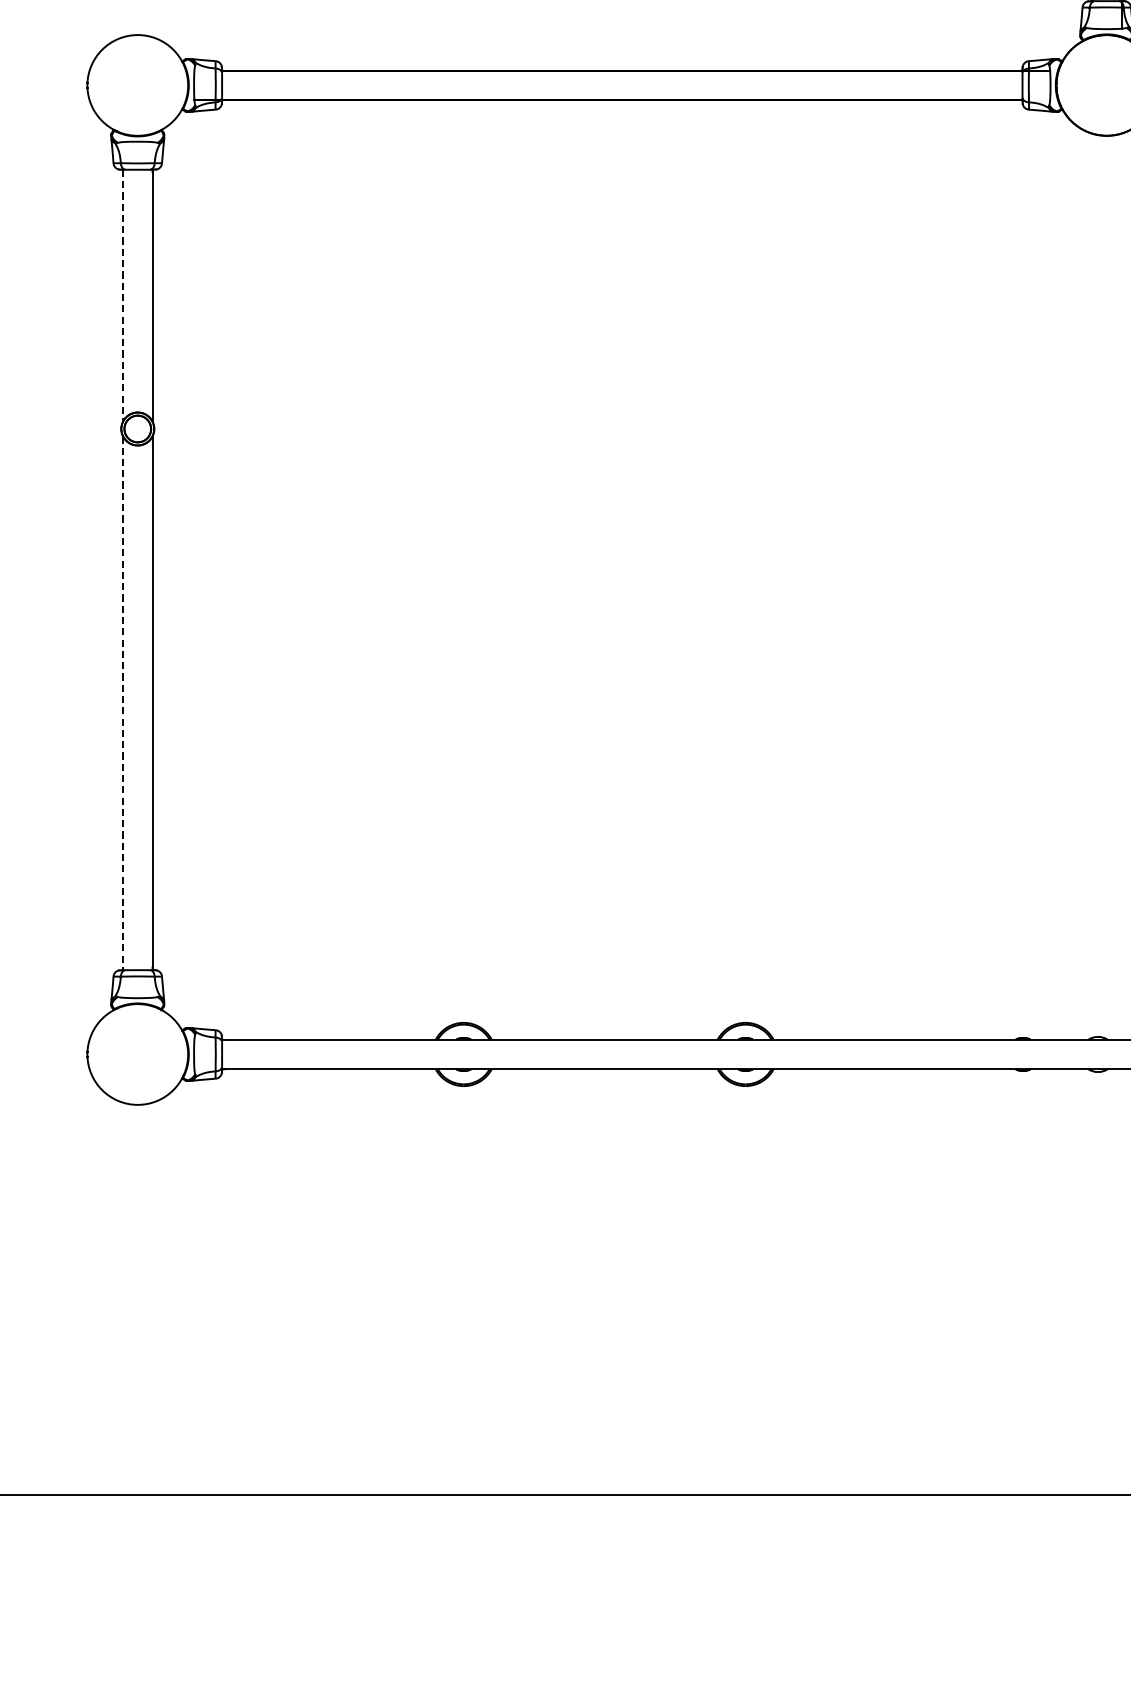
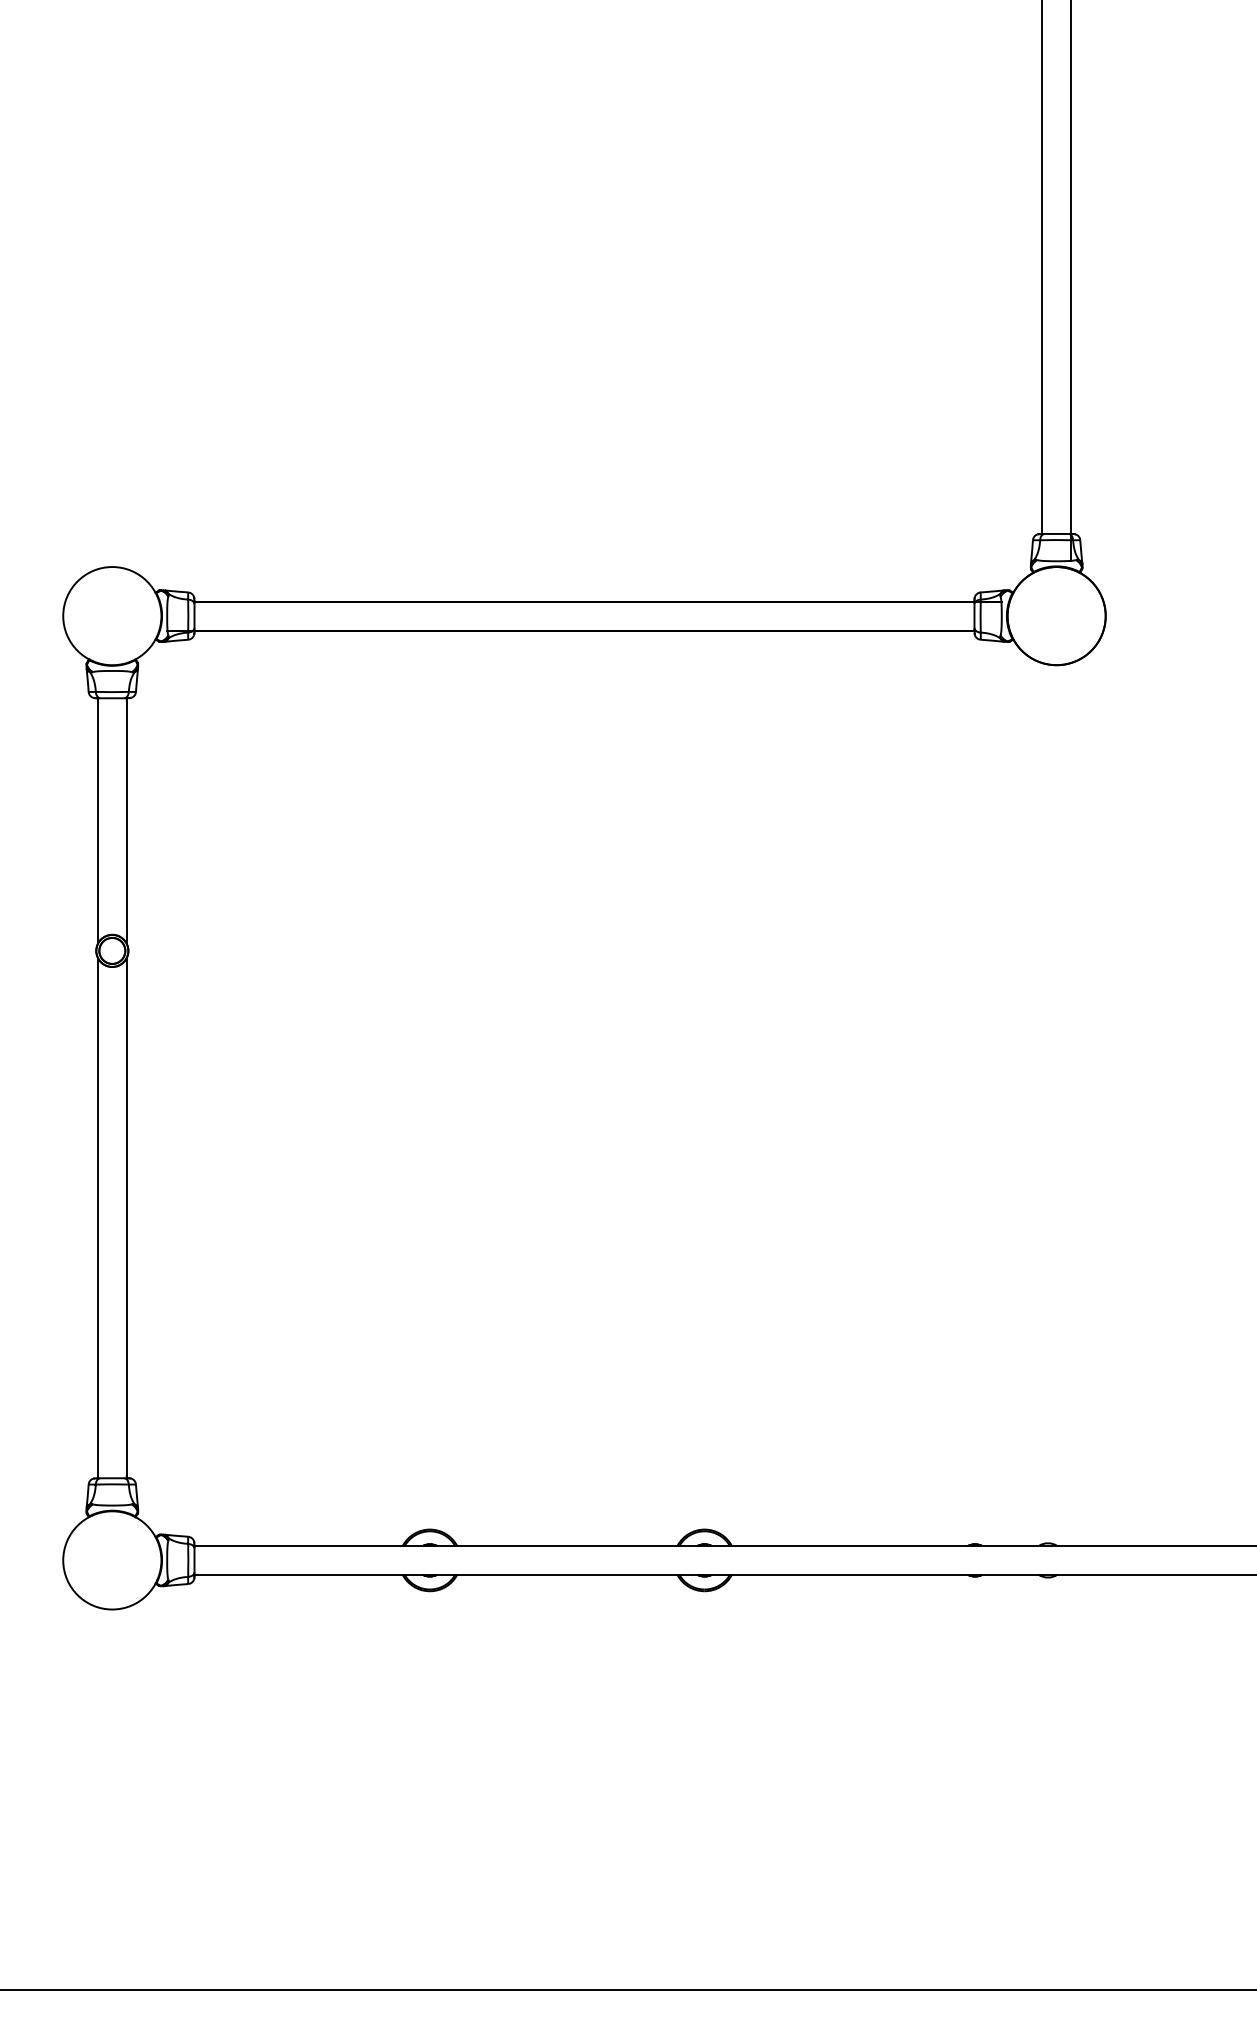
line: (122, 296) -> (97, 821), dashed -> solid
line: (122, 703) -> (97, 1218), dashed -> solid

